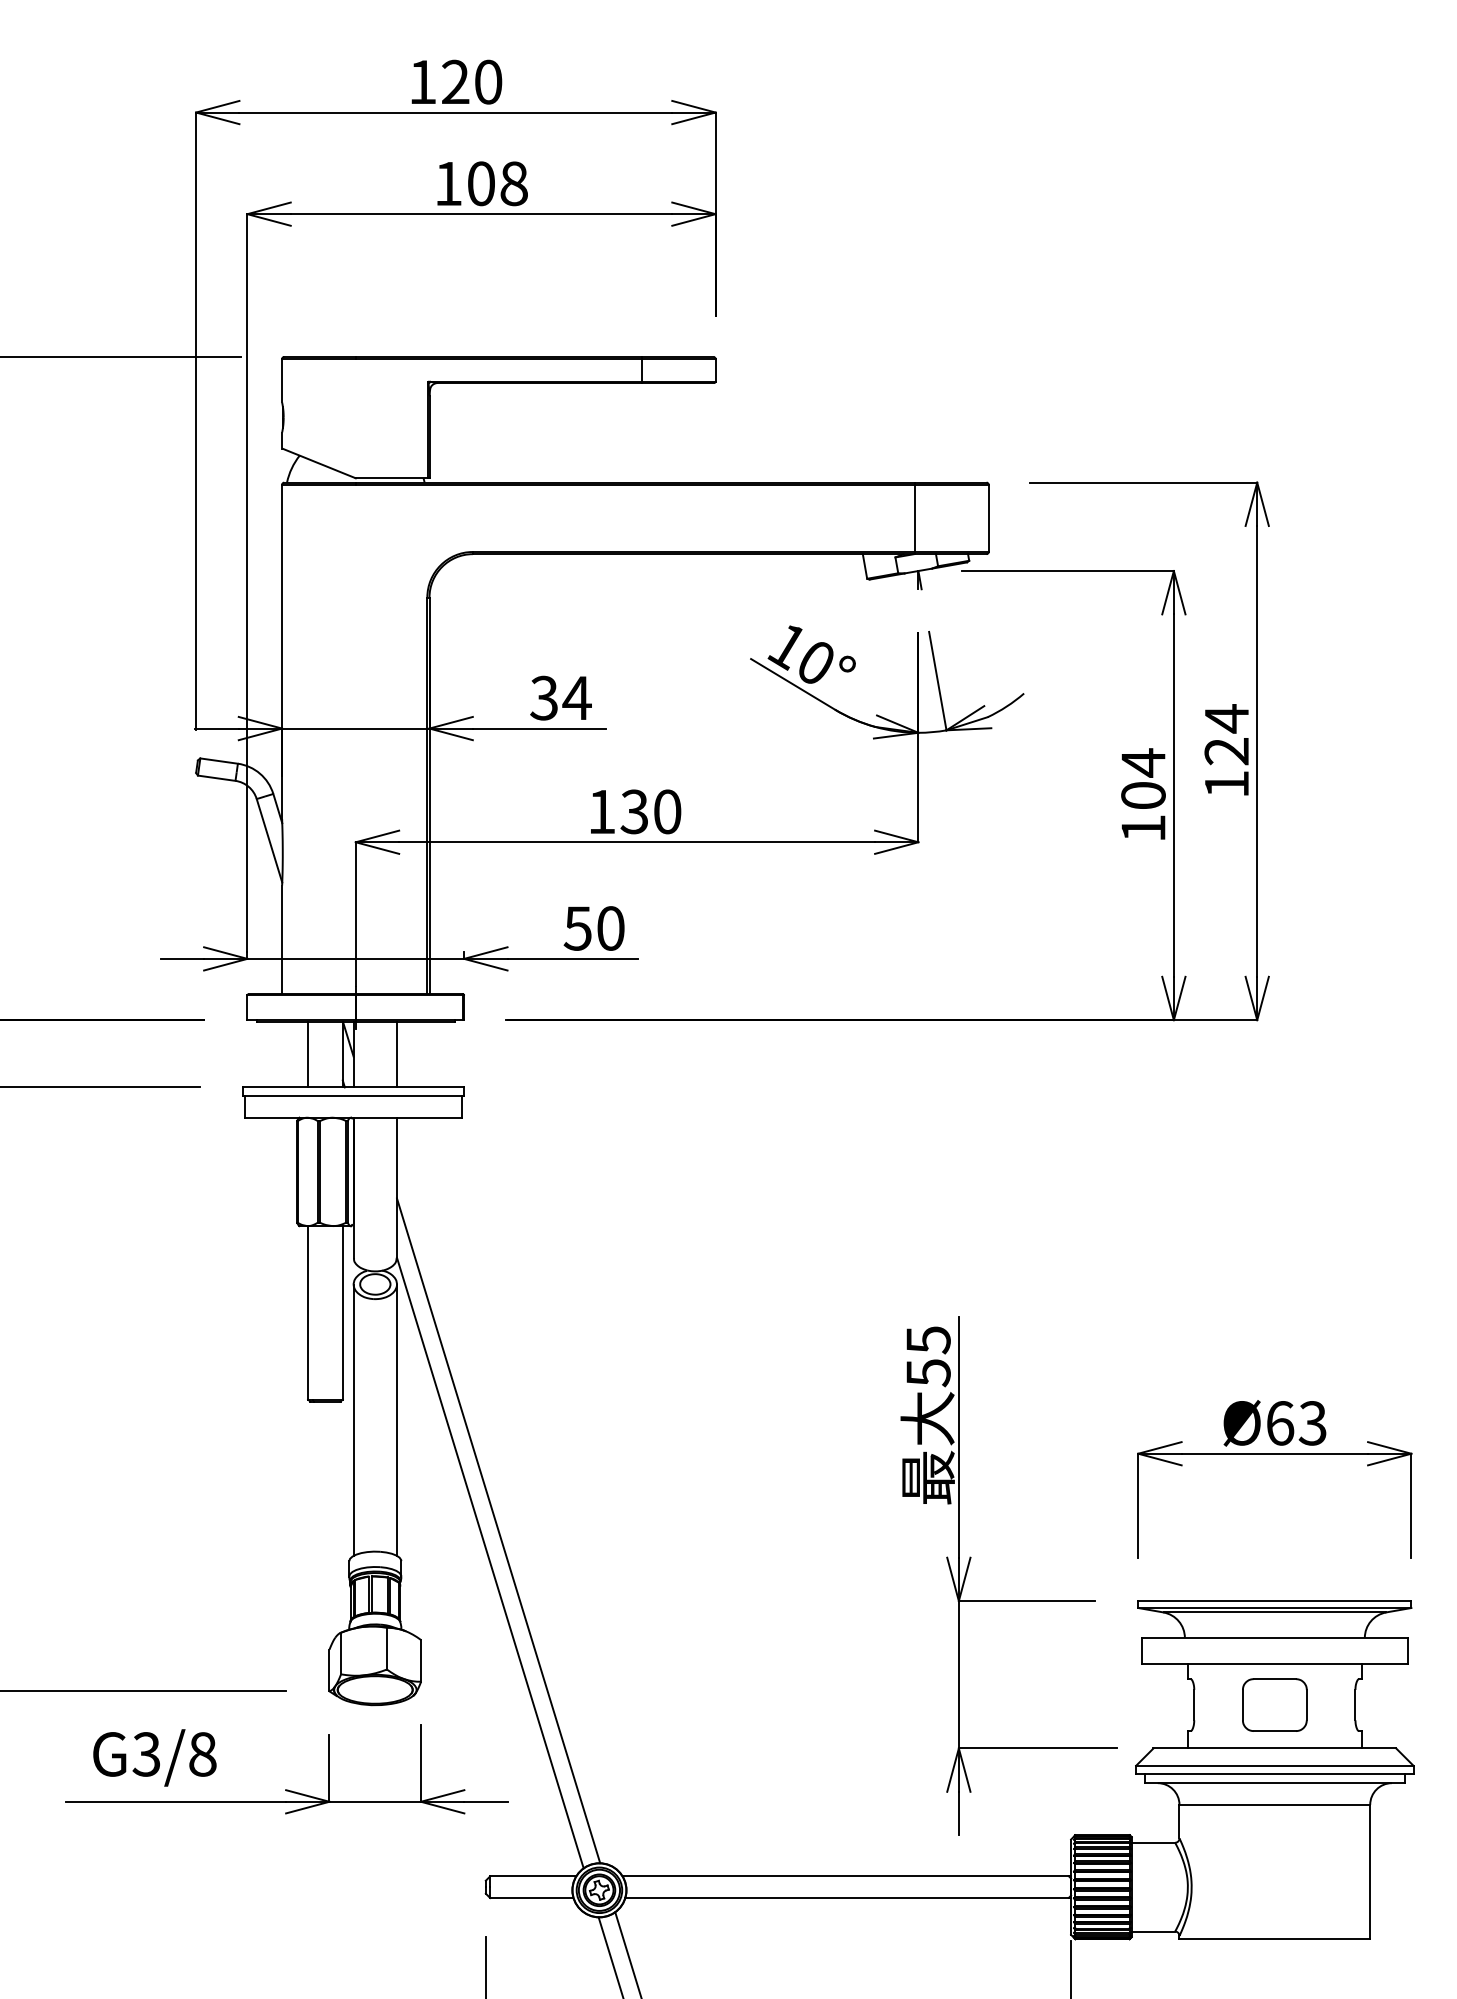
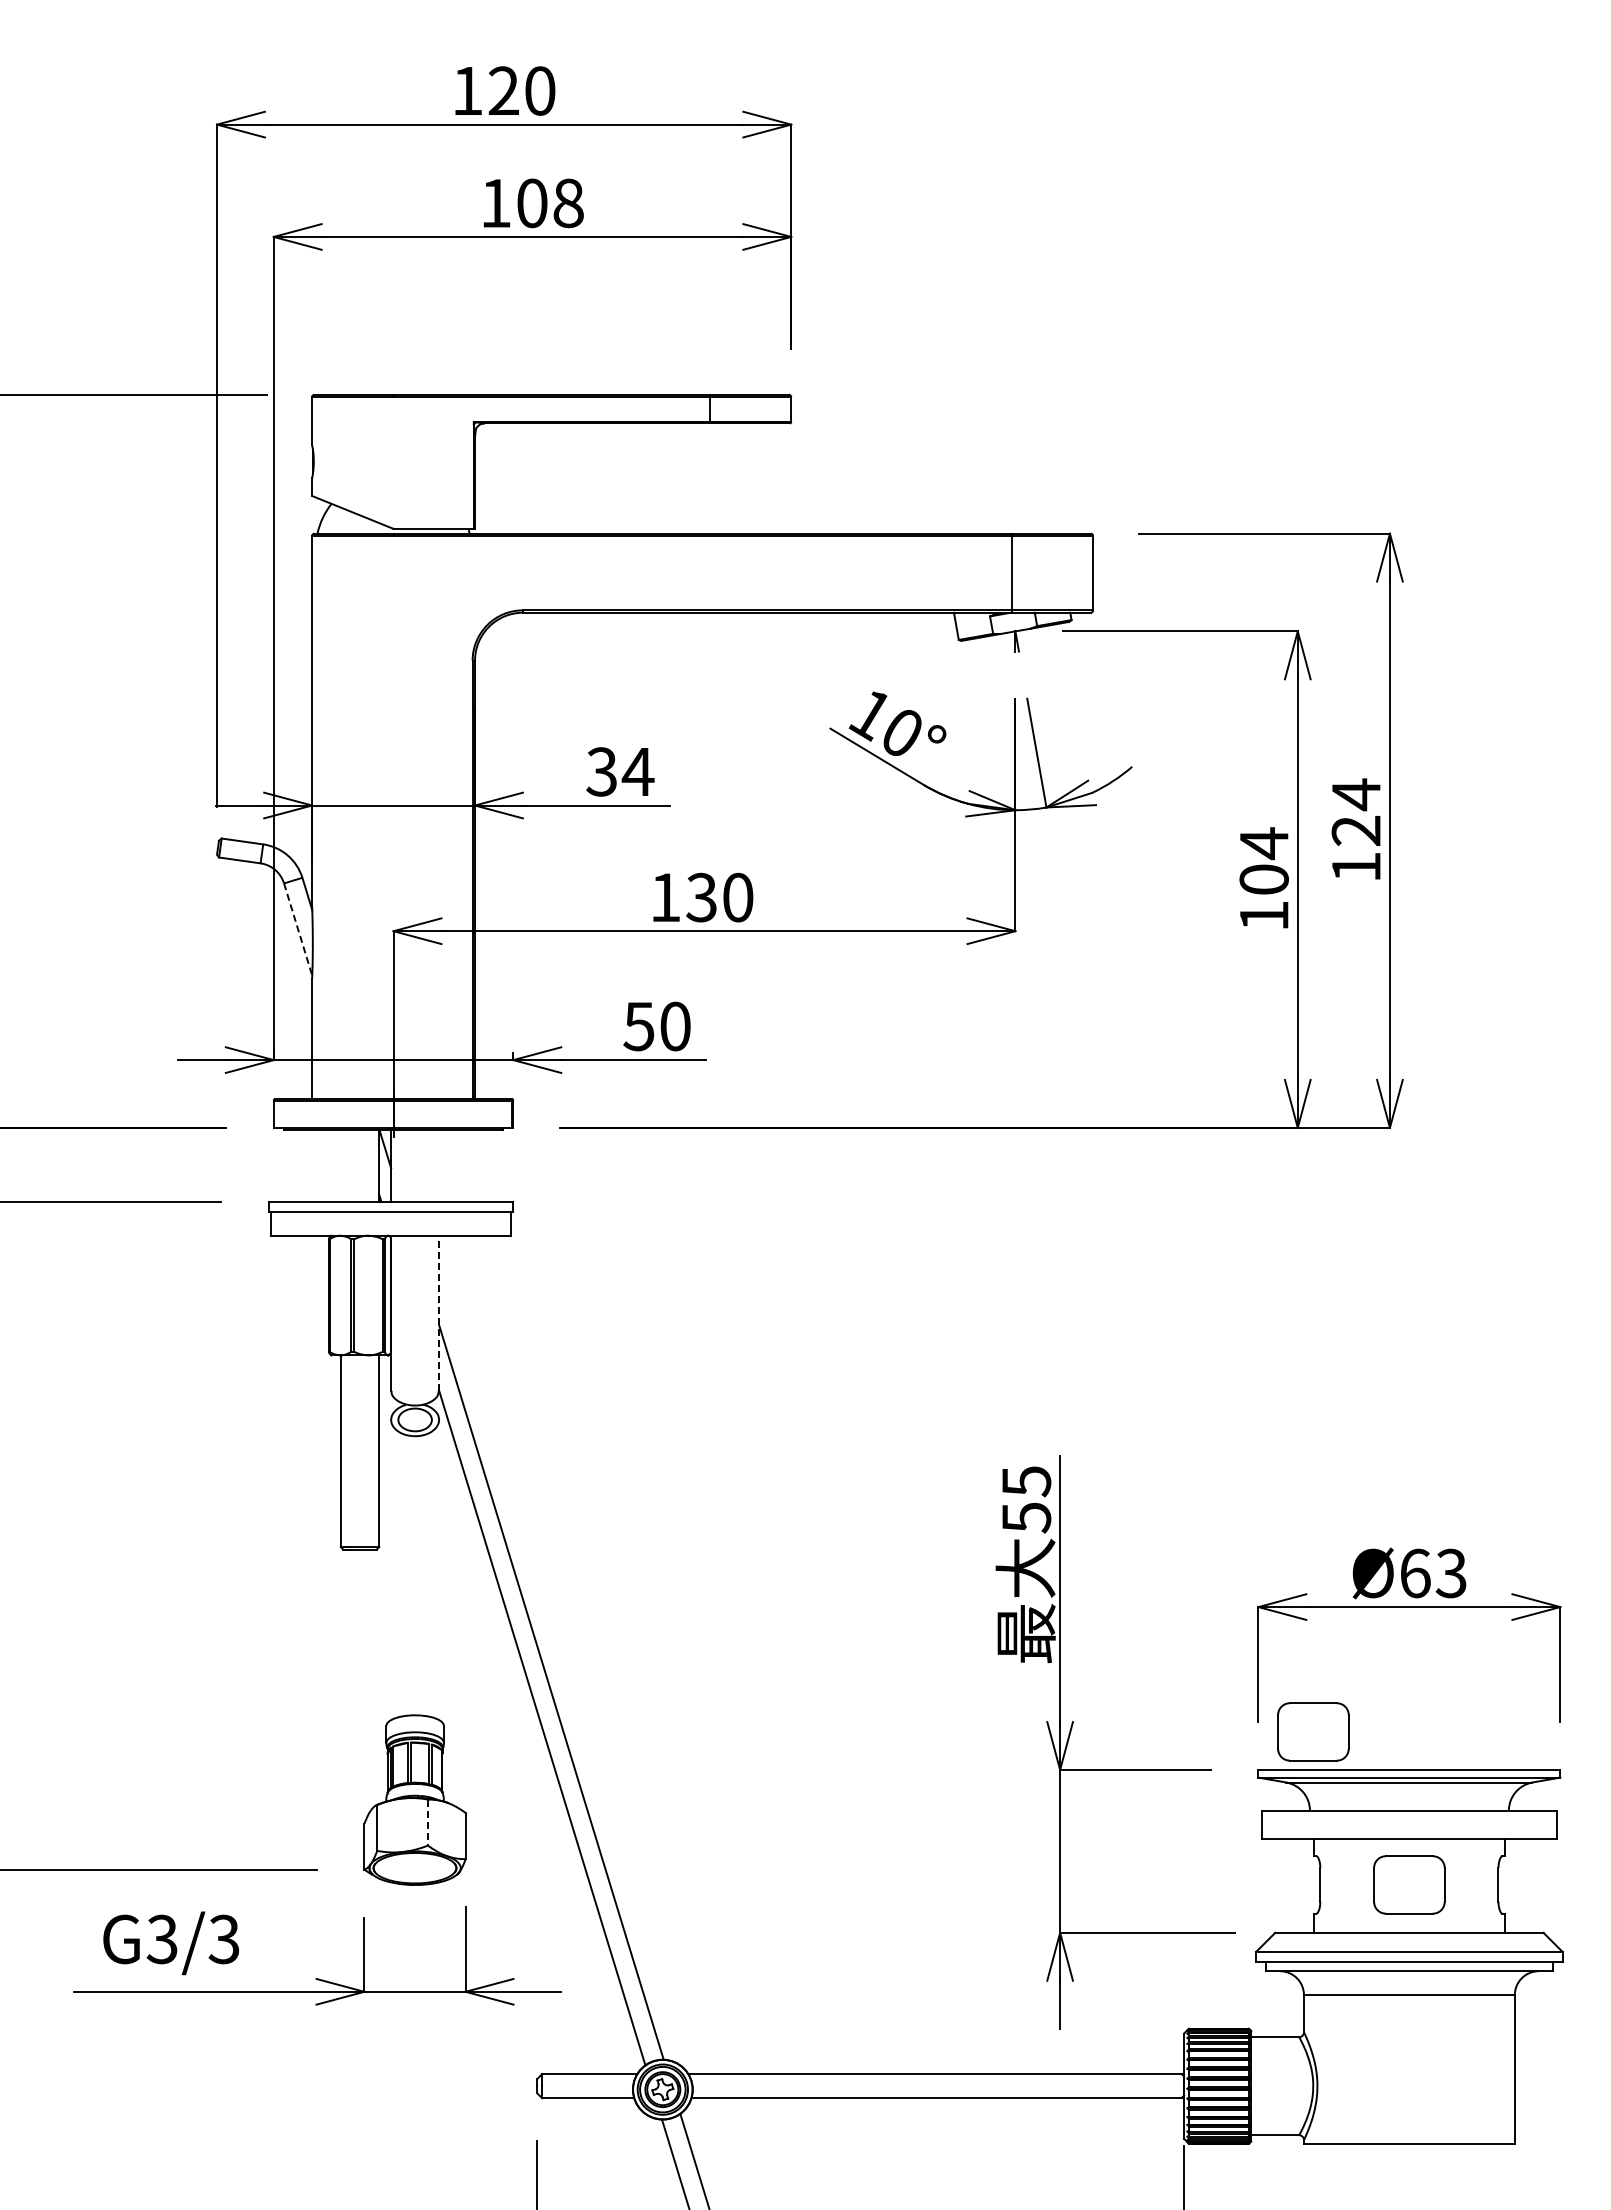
line: (269, 841) -> (298, 930), solid -> dashed
line: (307, 1055) -> (340, 1166), removed
line: (397, 1055) -> (439, 1166), removed
line: (397, 1188) -> (439, 1313), solid -> dashed
line: (353, 1420) -> (391, 1570), removed
line: (397, 1420) -> (439, 1570), removed
part: (1188, 1566) -> (1313, 1731), added
line: (386, 1649) -> (427, 1823), solid -> dashed
text: (201, 1754) -> (223, 1939), G3/8 -> G3/3

